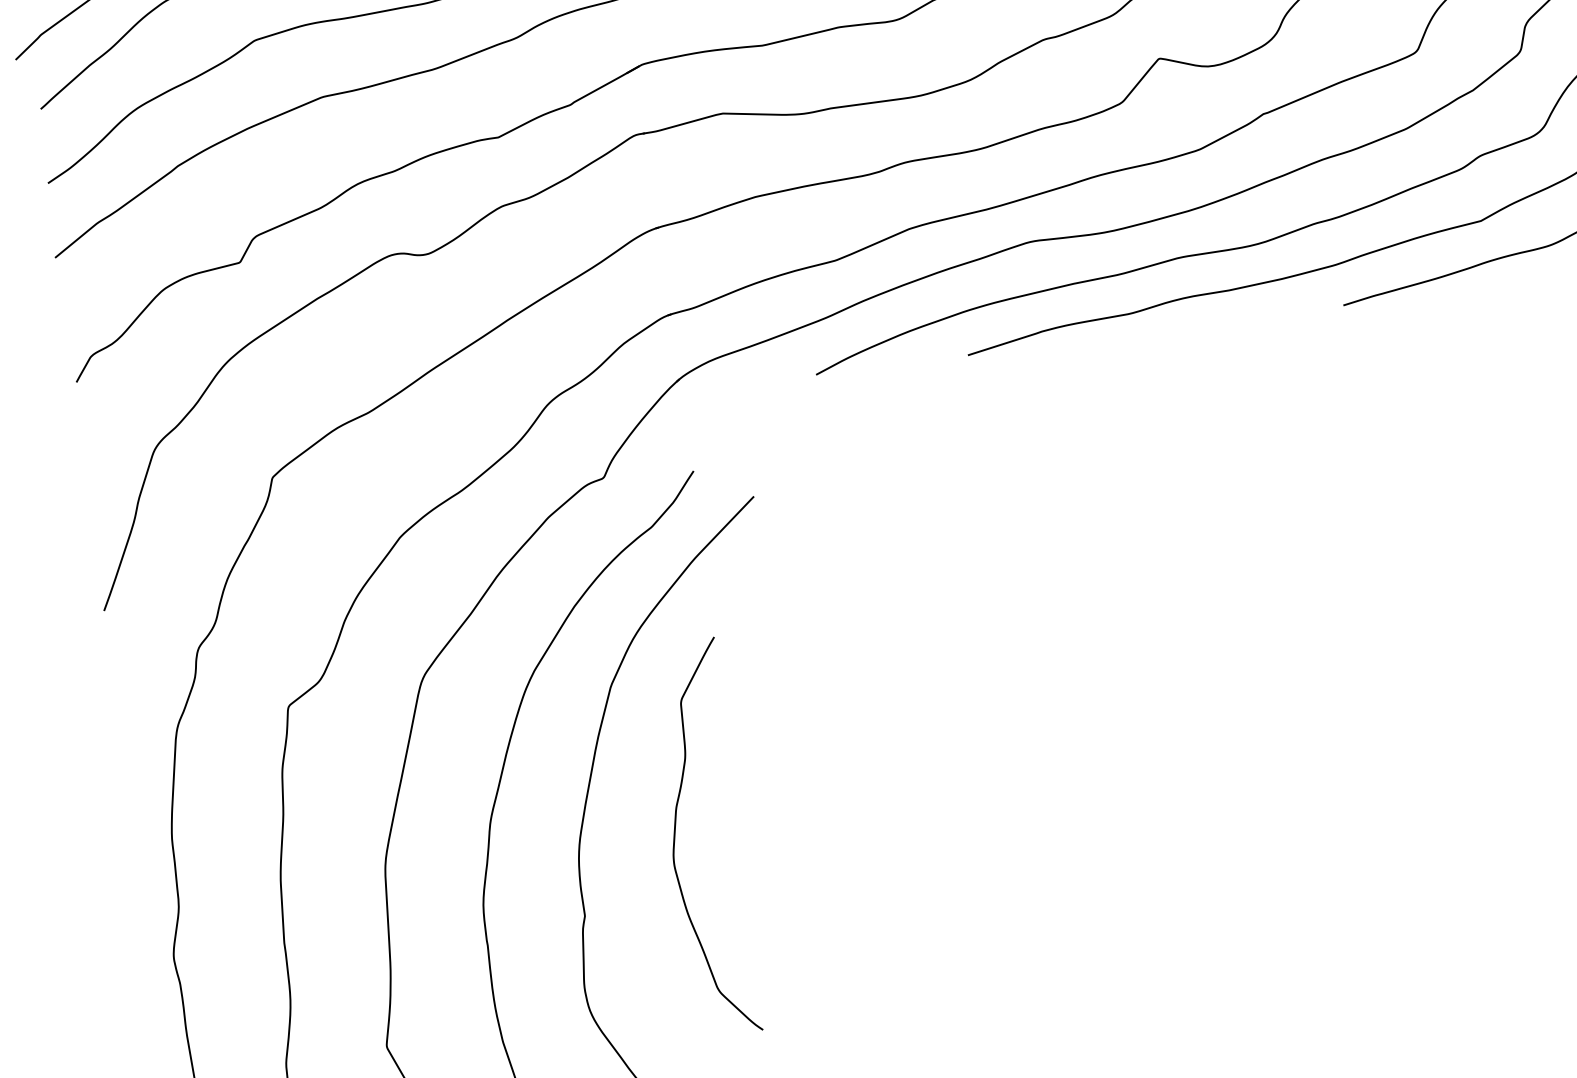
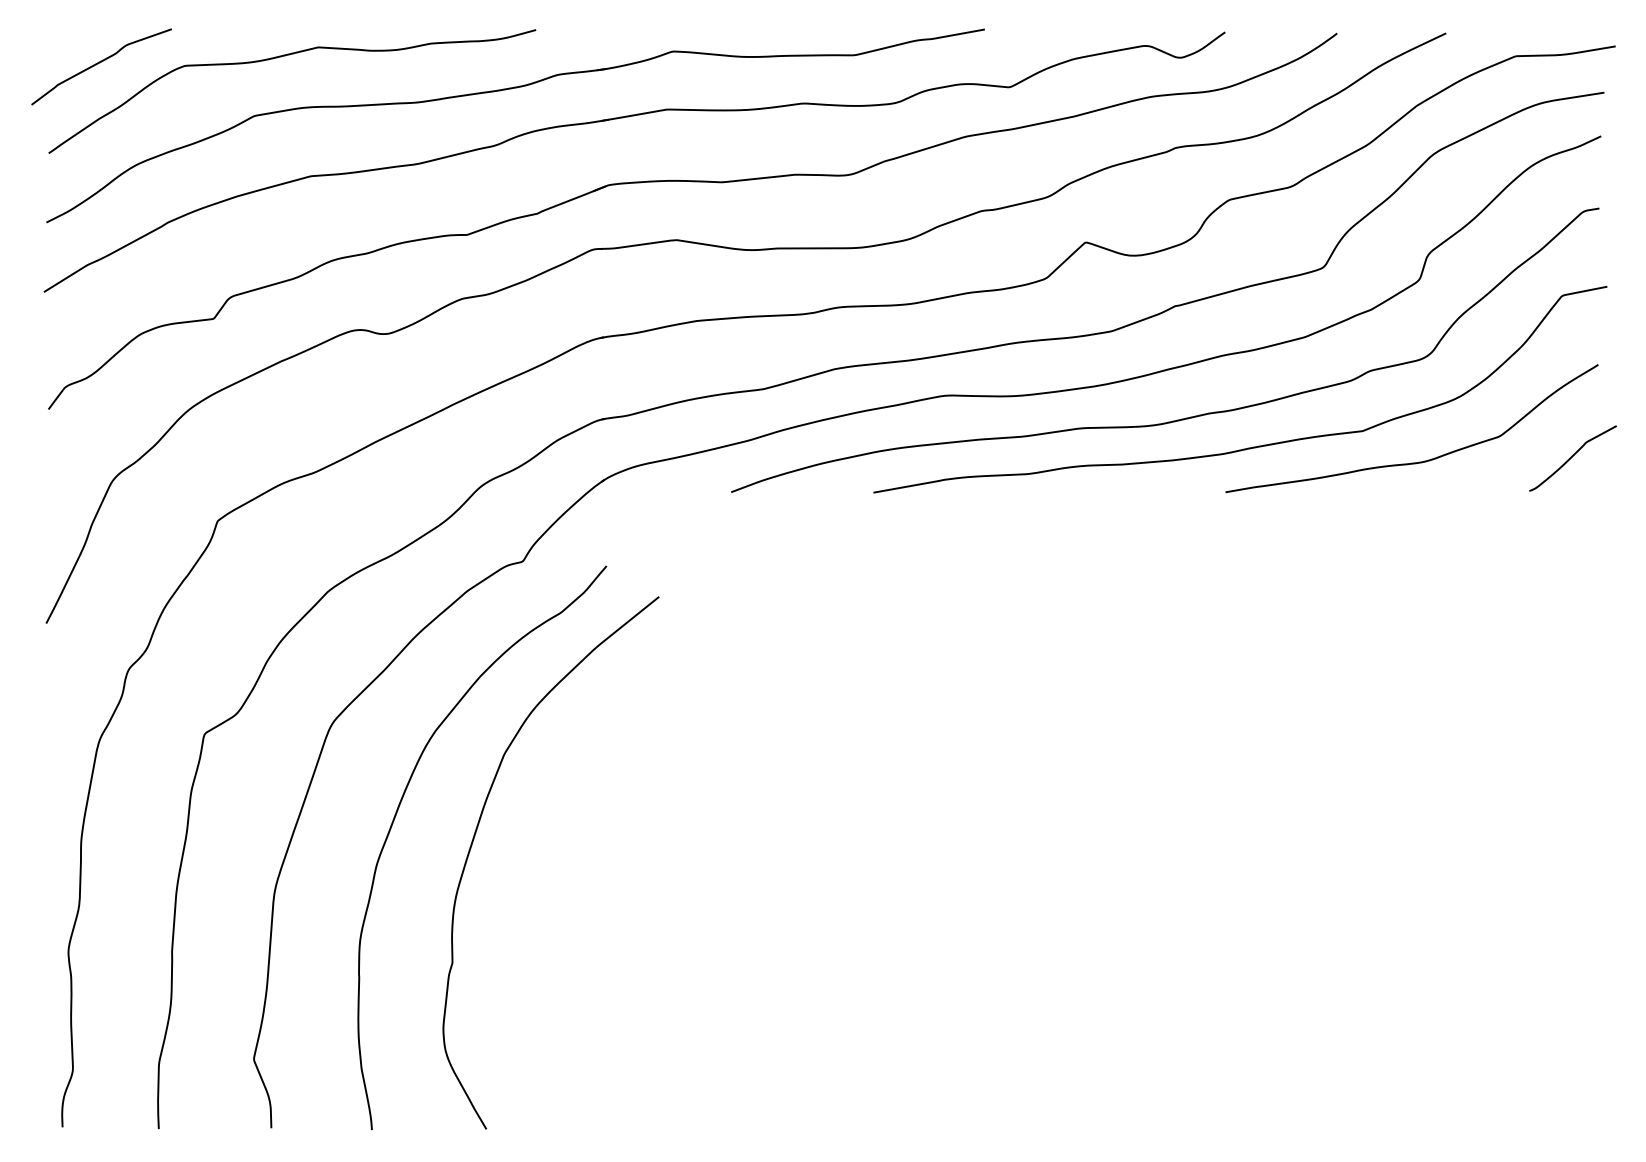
curve: (675, 838) -> (545, 902), removed

